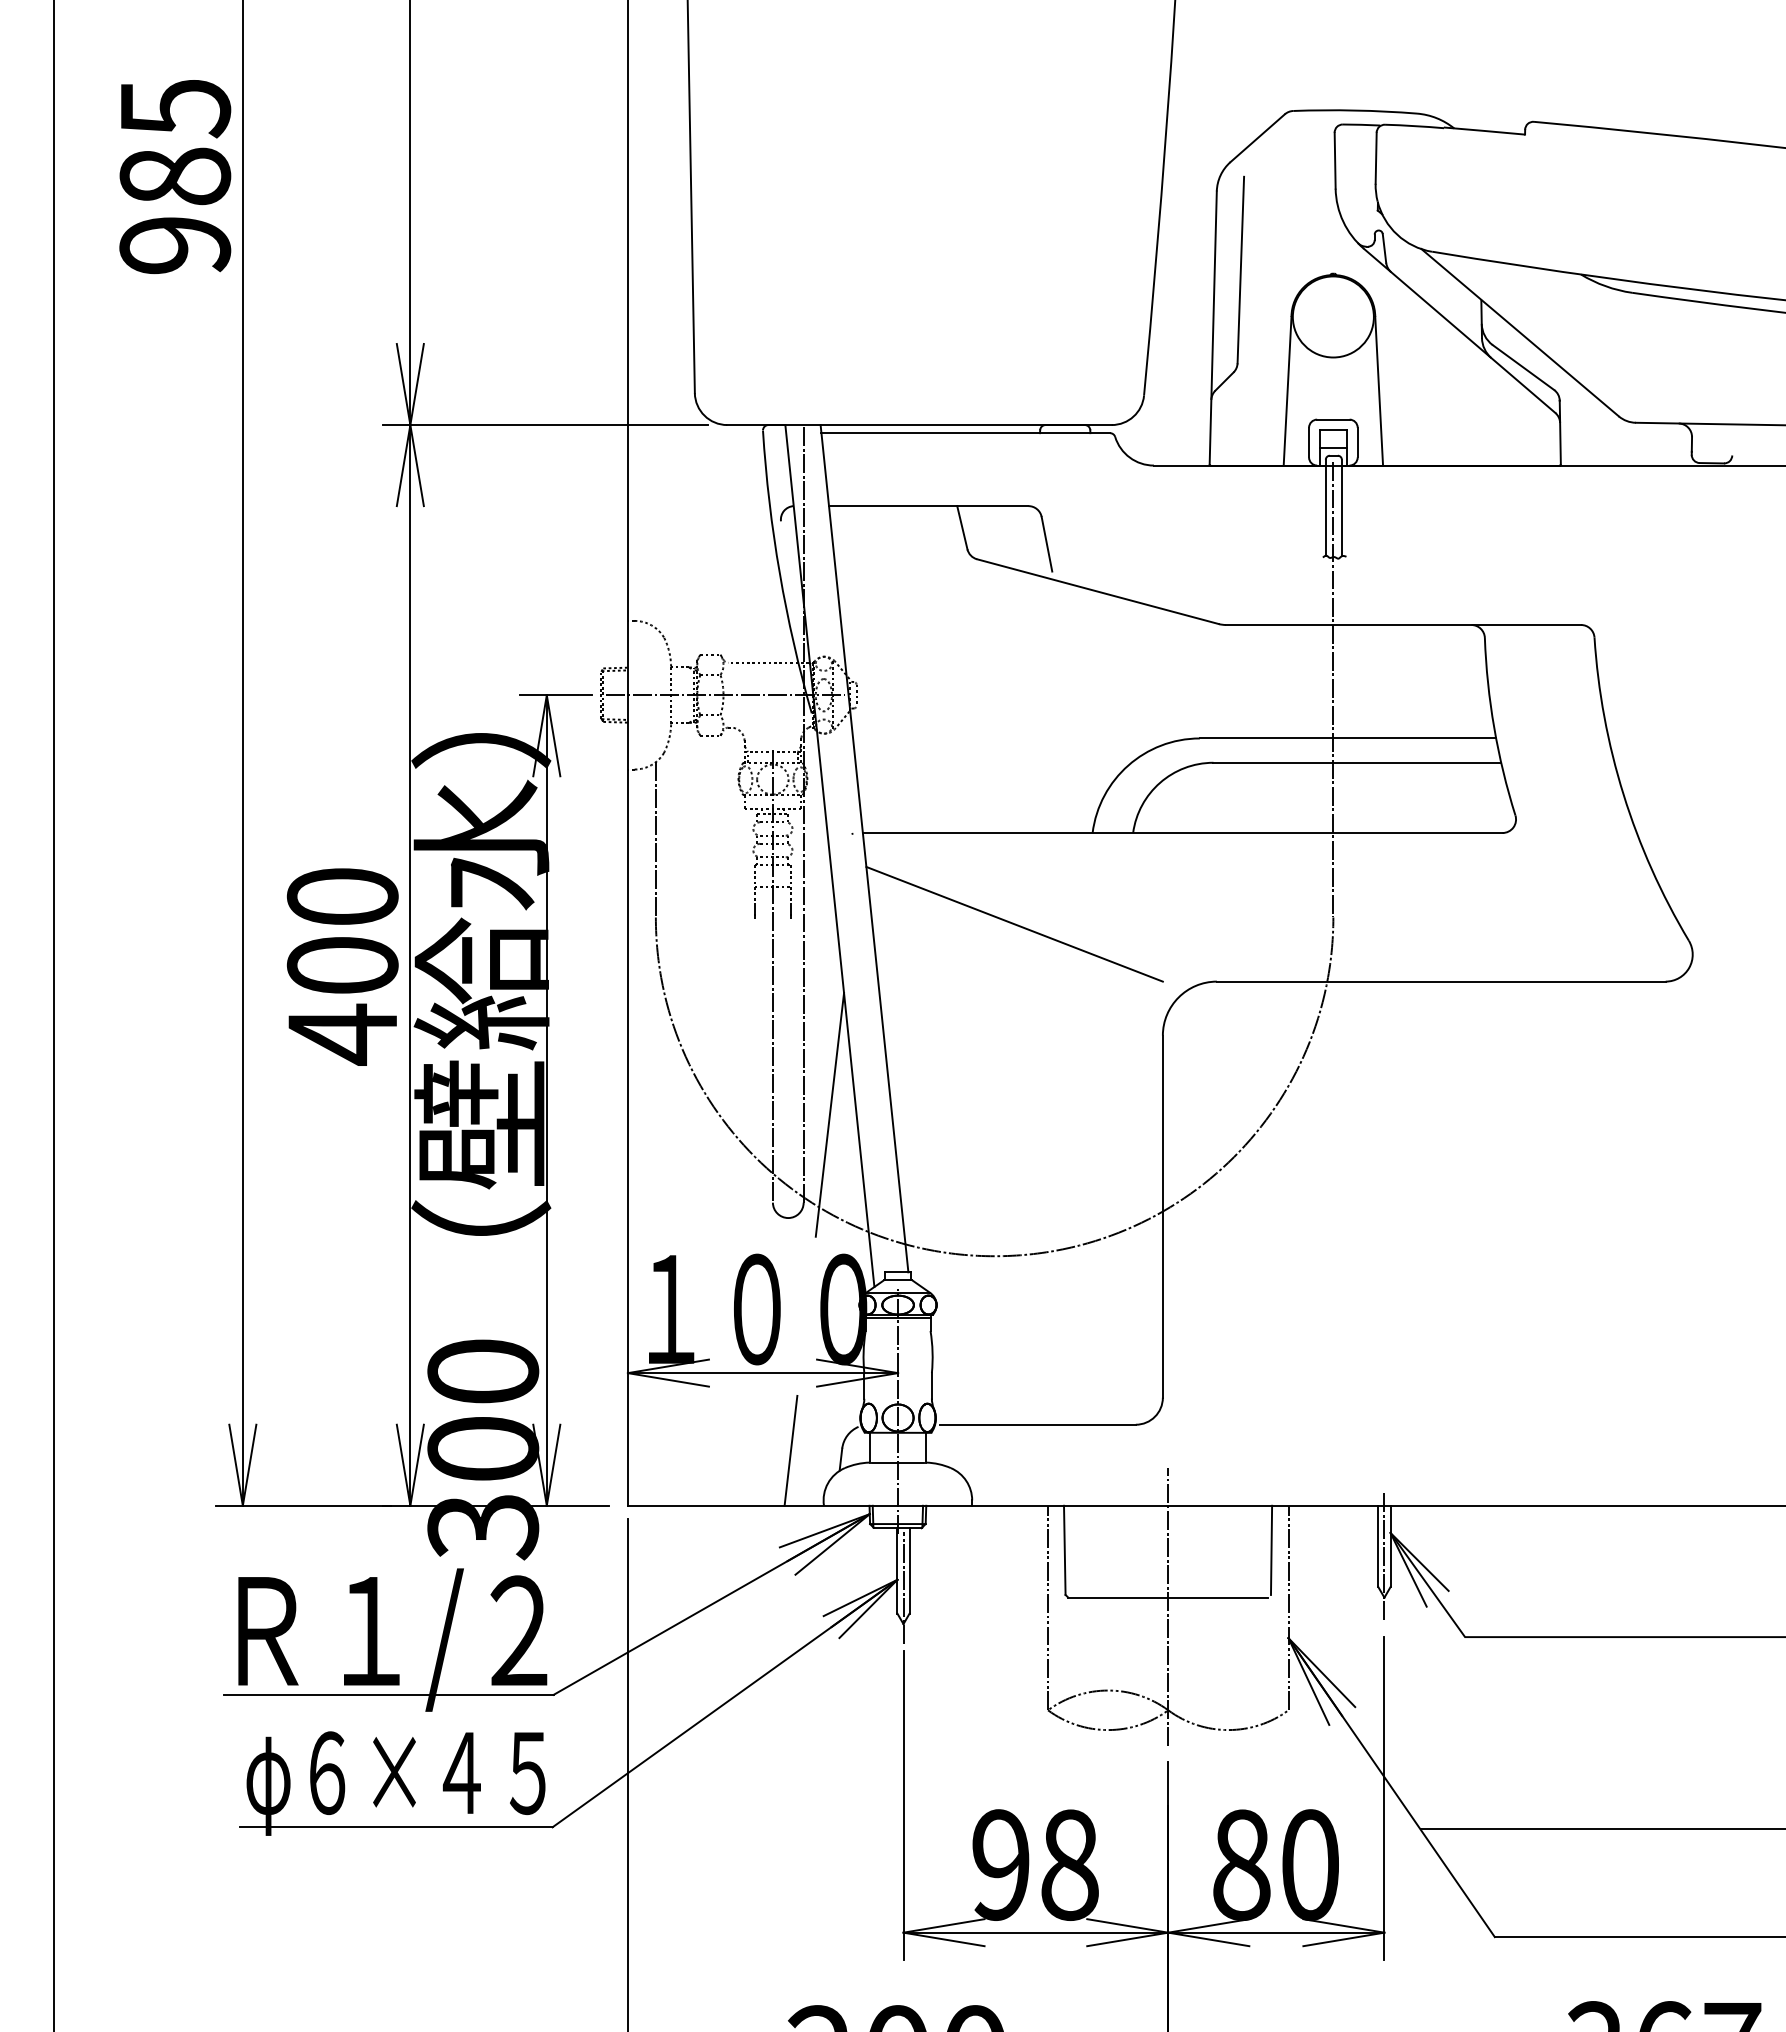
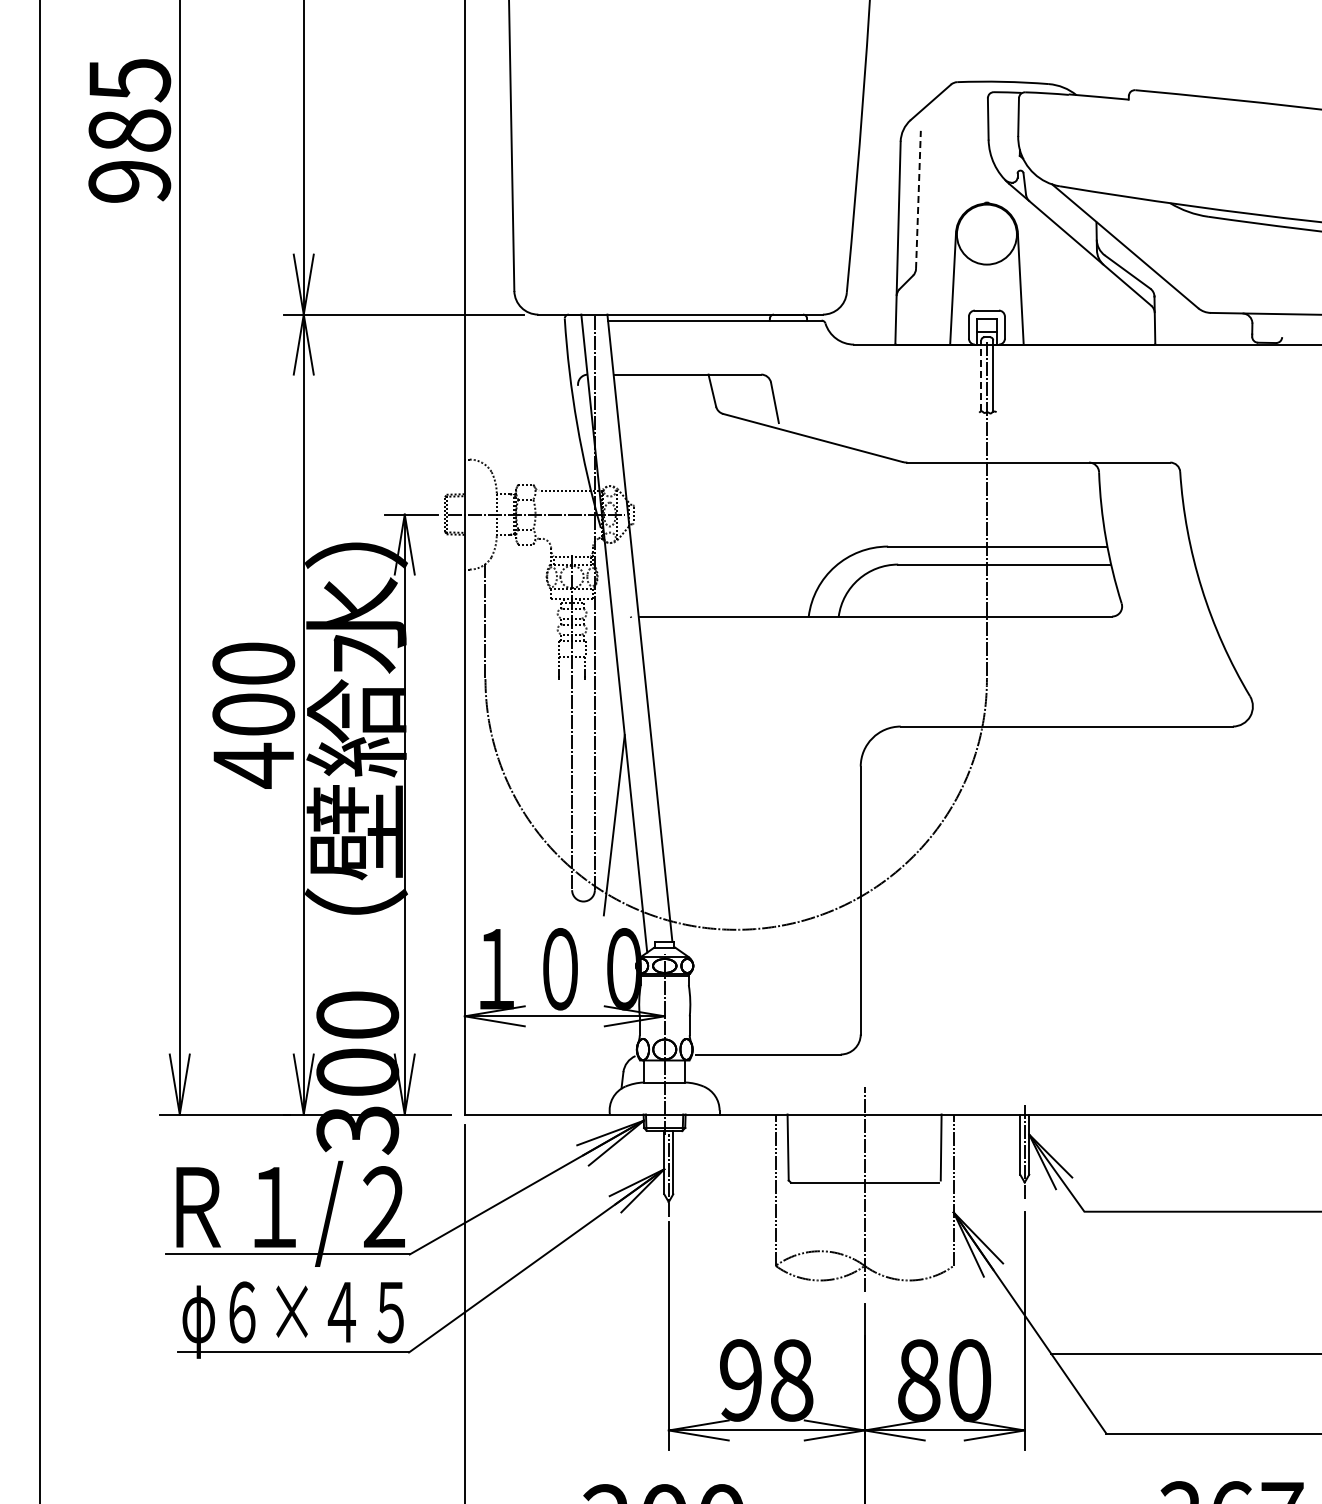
line: (1240, 269) -> (918, 199), solid -> dashed
line: (1326, 507) -> (981, 375), solid -> dashed
line: (1013, 923) -> (750, 683), removed
line: (790, 1450) -> (585, 1073), removed

